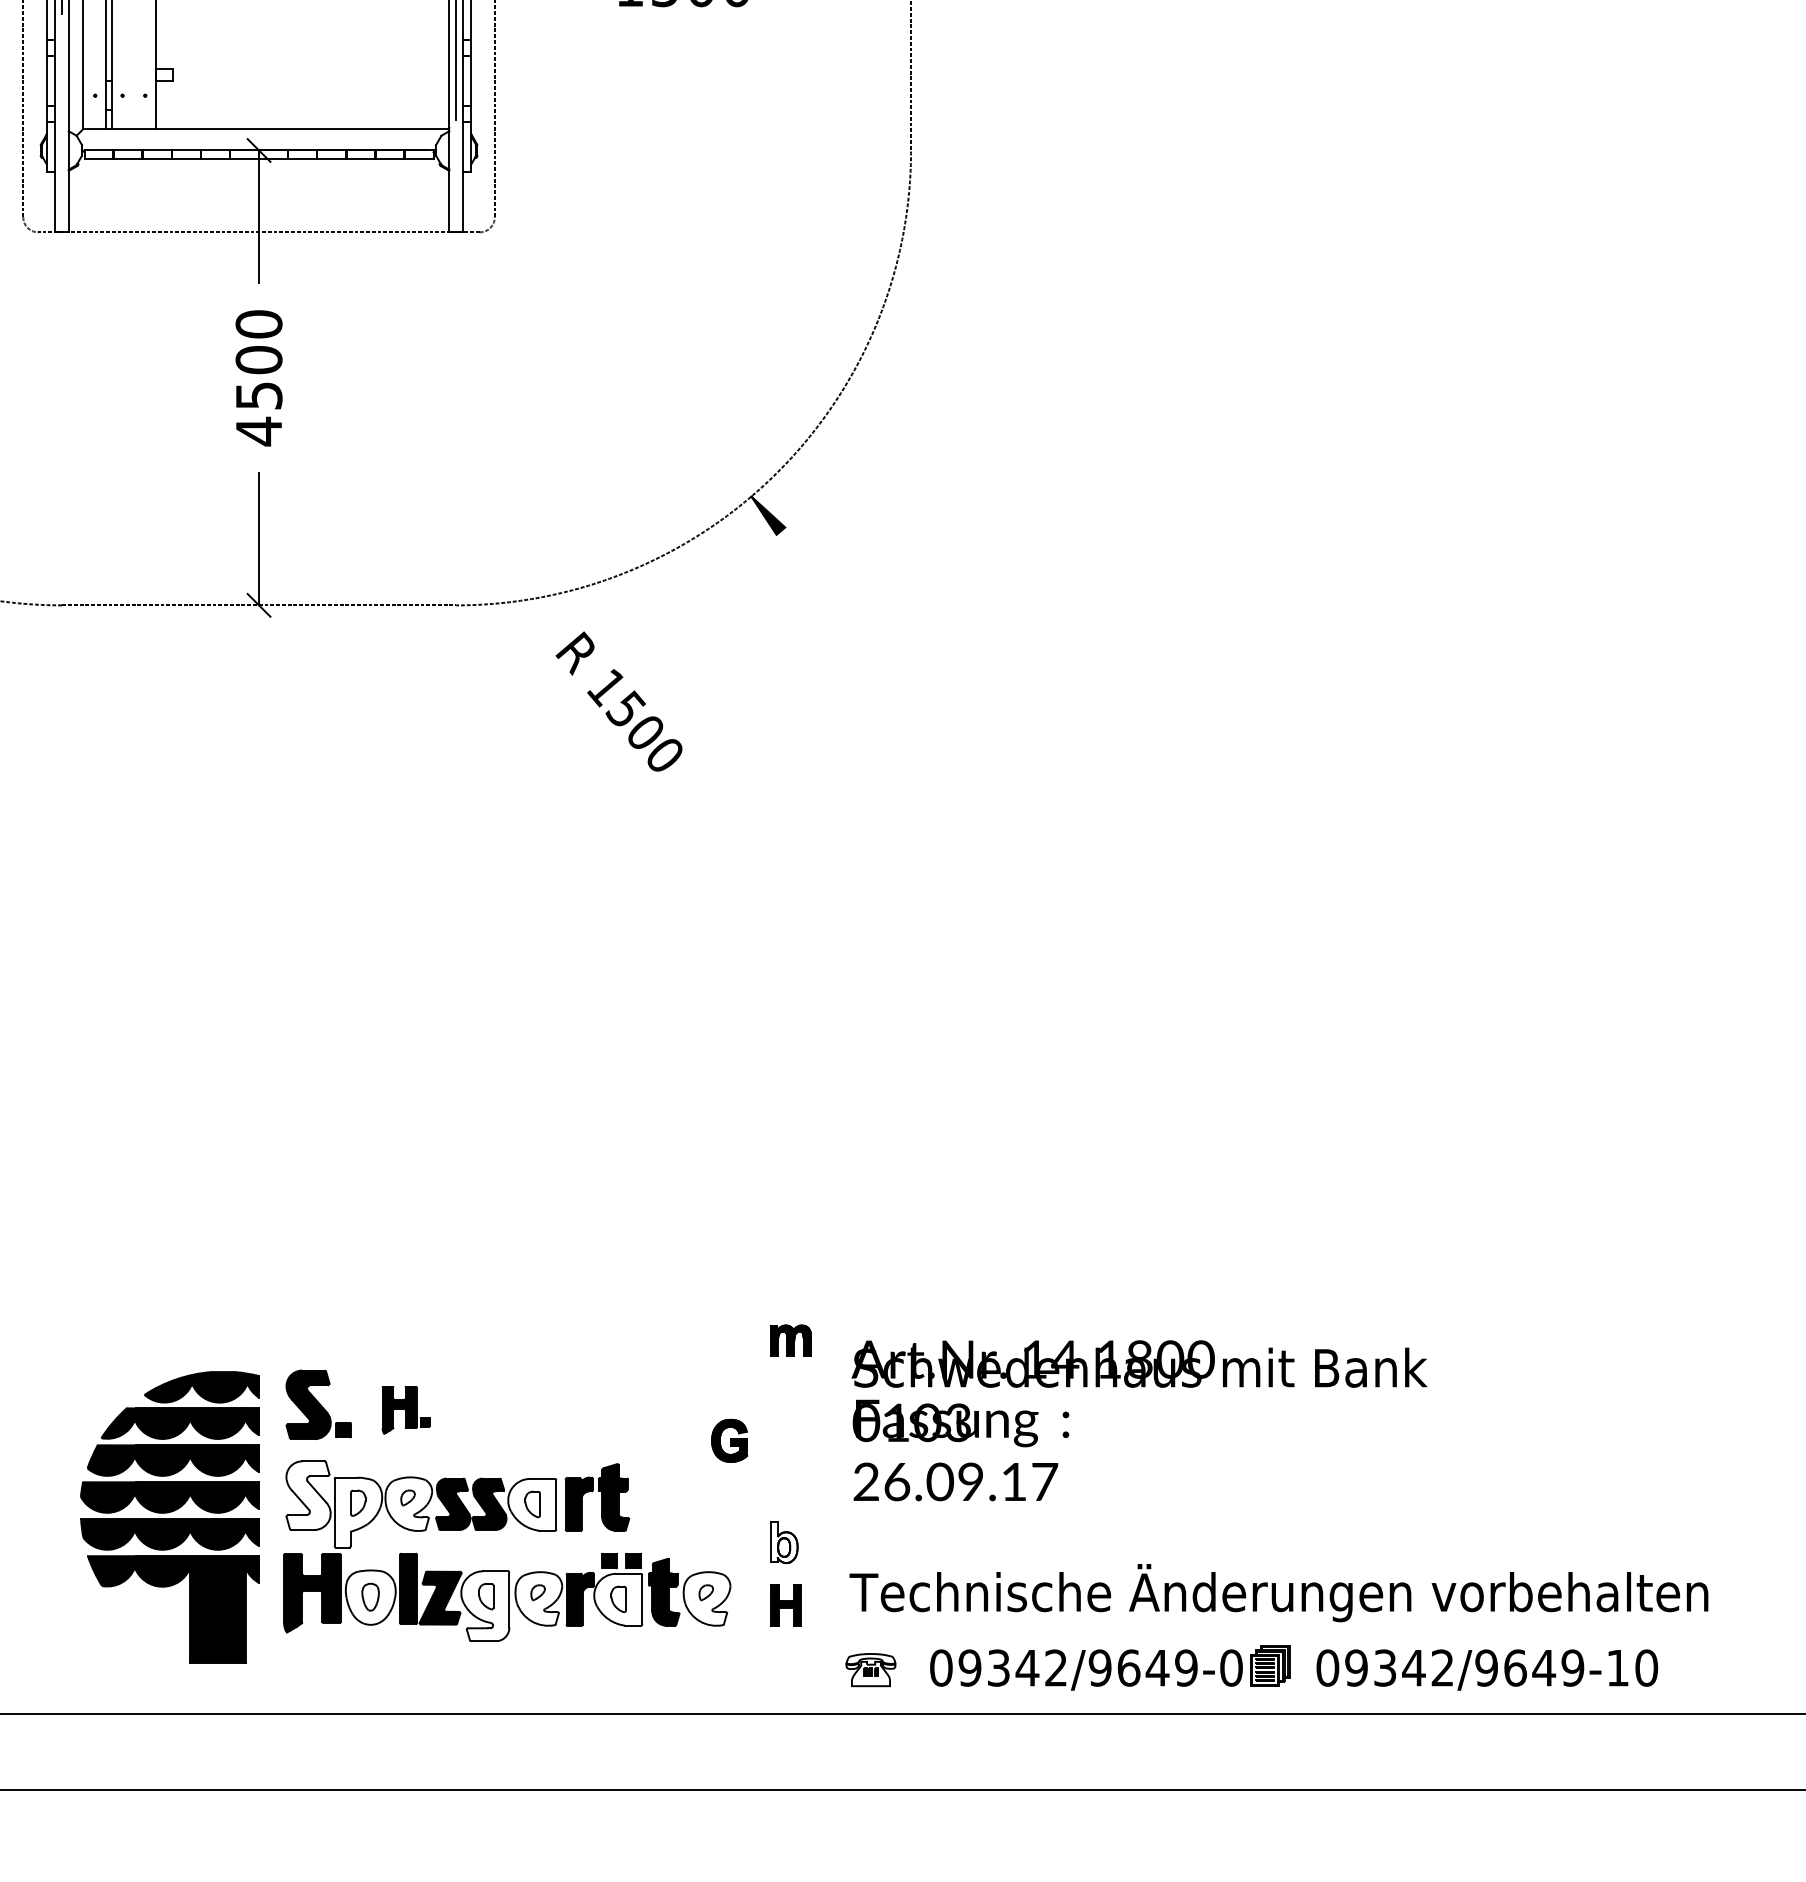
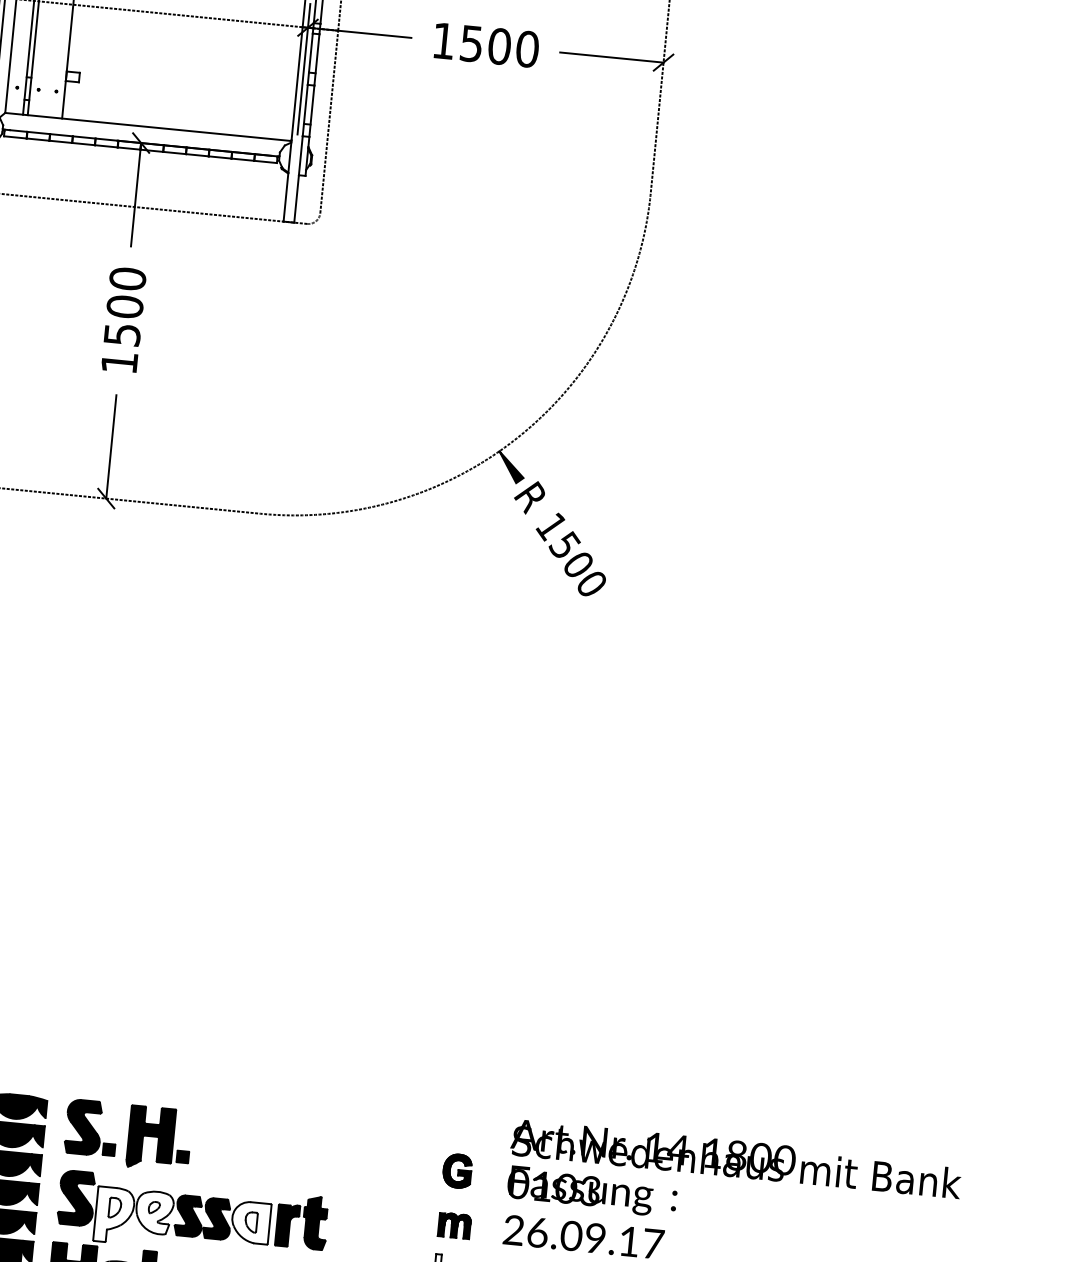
text: (258, 431) -> (119, 362), 4500 -> 1500
text: (618, 701) -> (559, 538), moved
part: (790, 1340) -> (454, 1225), moved
part: (405, 1410) -> (159, 1139), size x1.67
part: (729, 1440) -> (457, 1170), moved
fill: (308, 1495) -> (76, 1198), added

